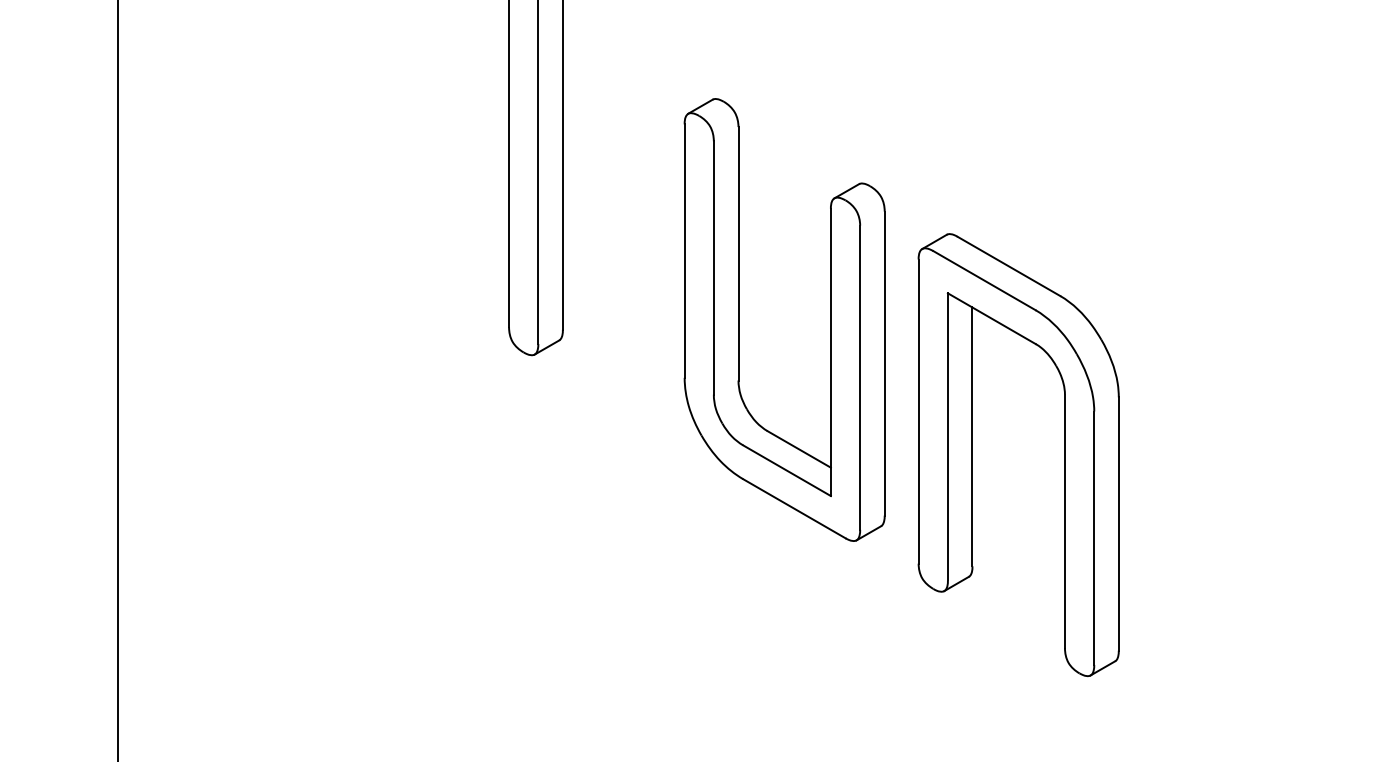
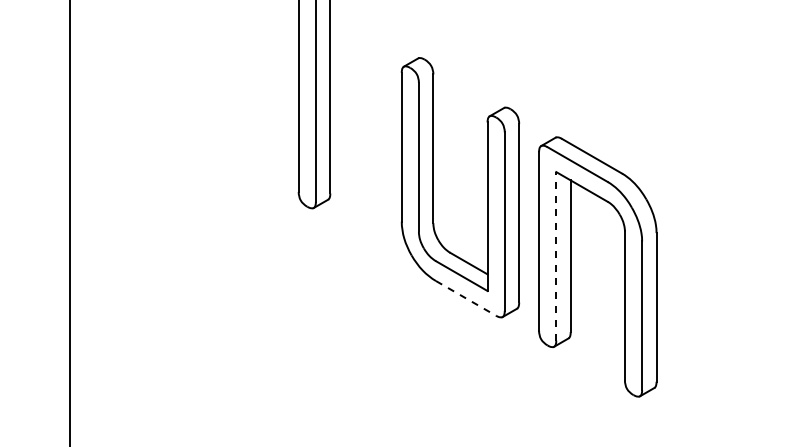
line: (948, 435) -> (556, 255), solid -> dashed
line: (794, 508) -> (466, 298), solid -> dashed

